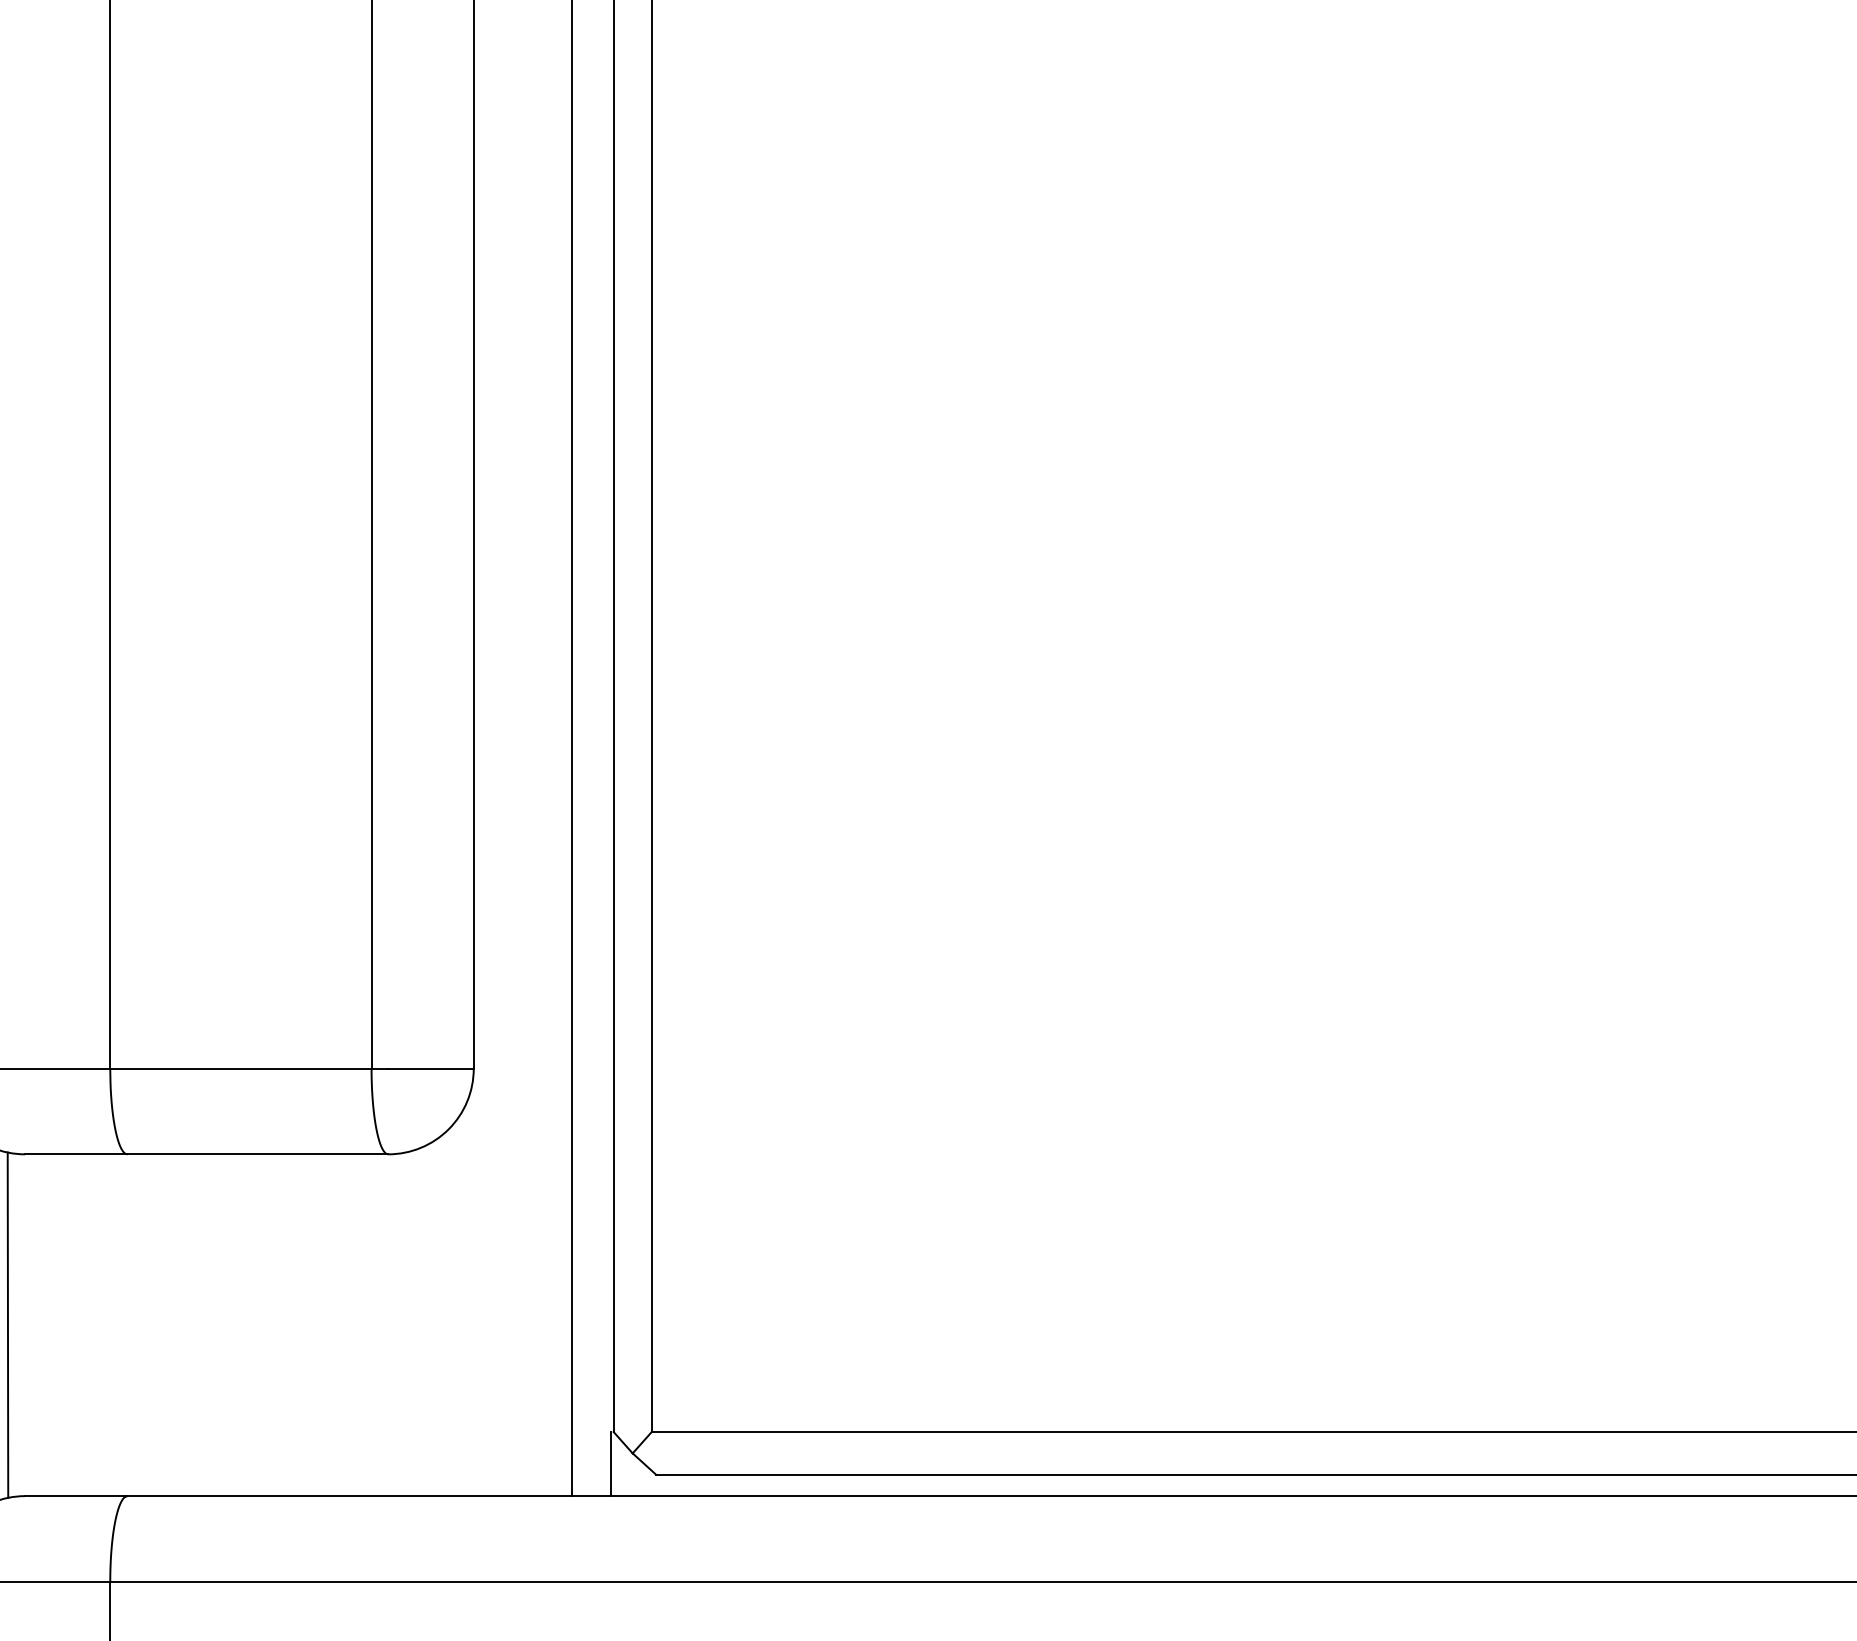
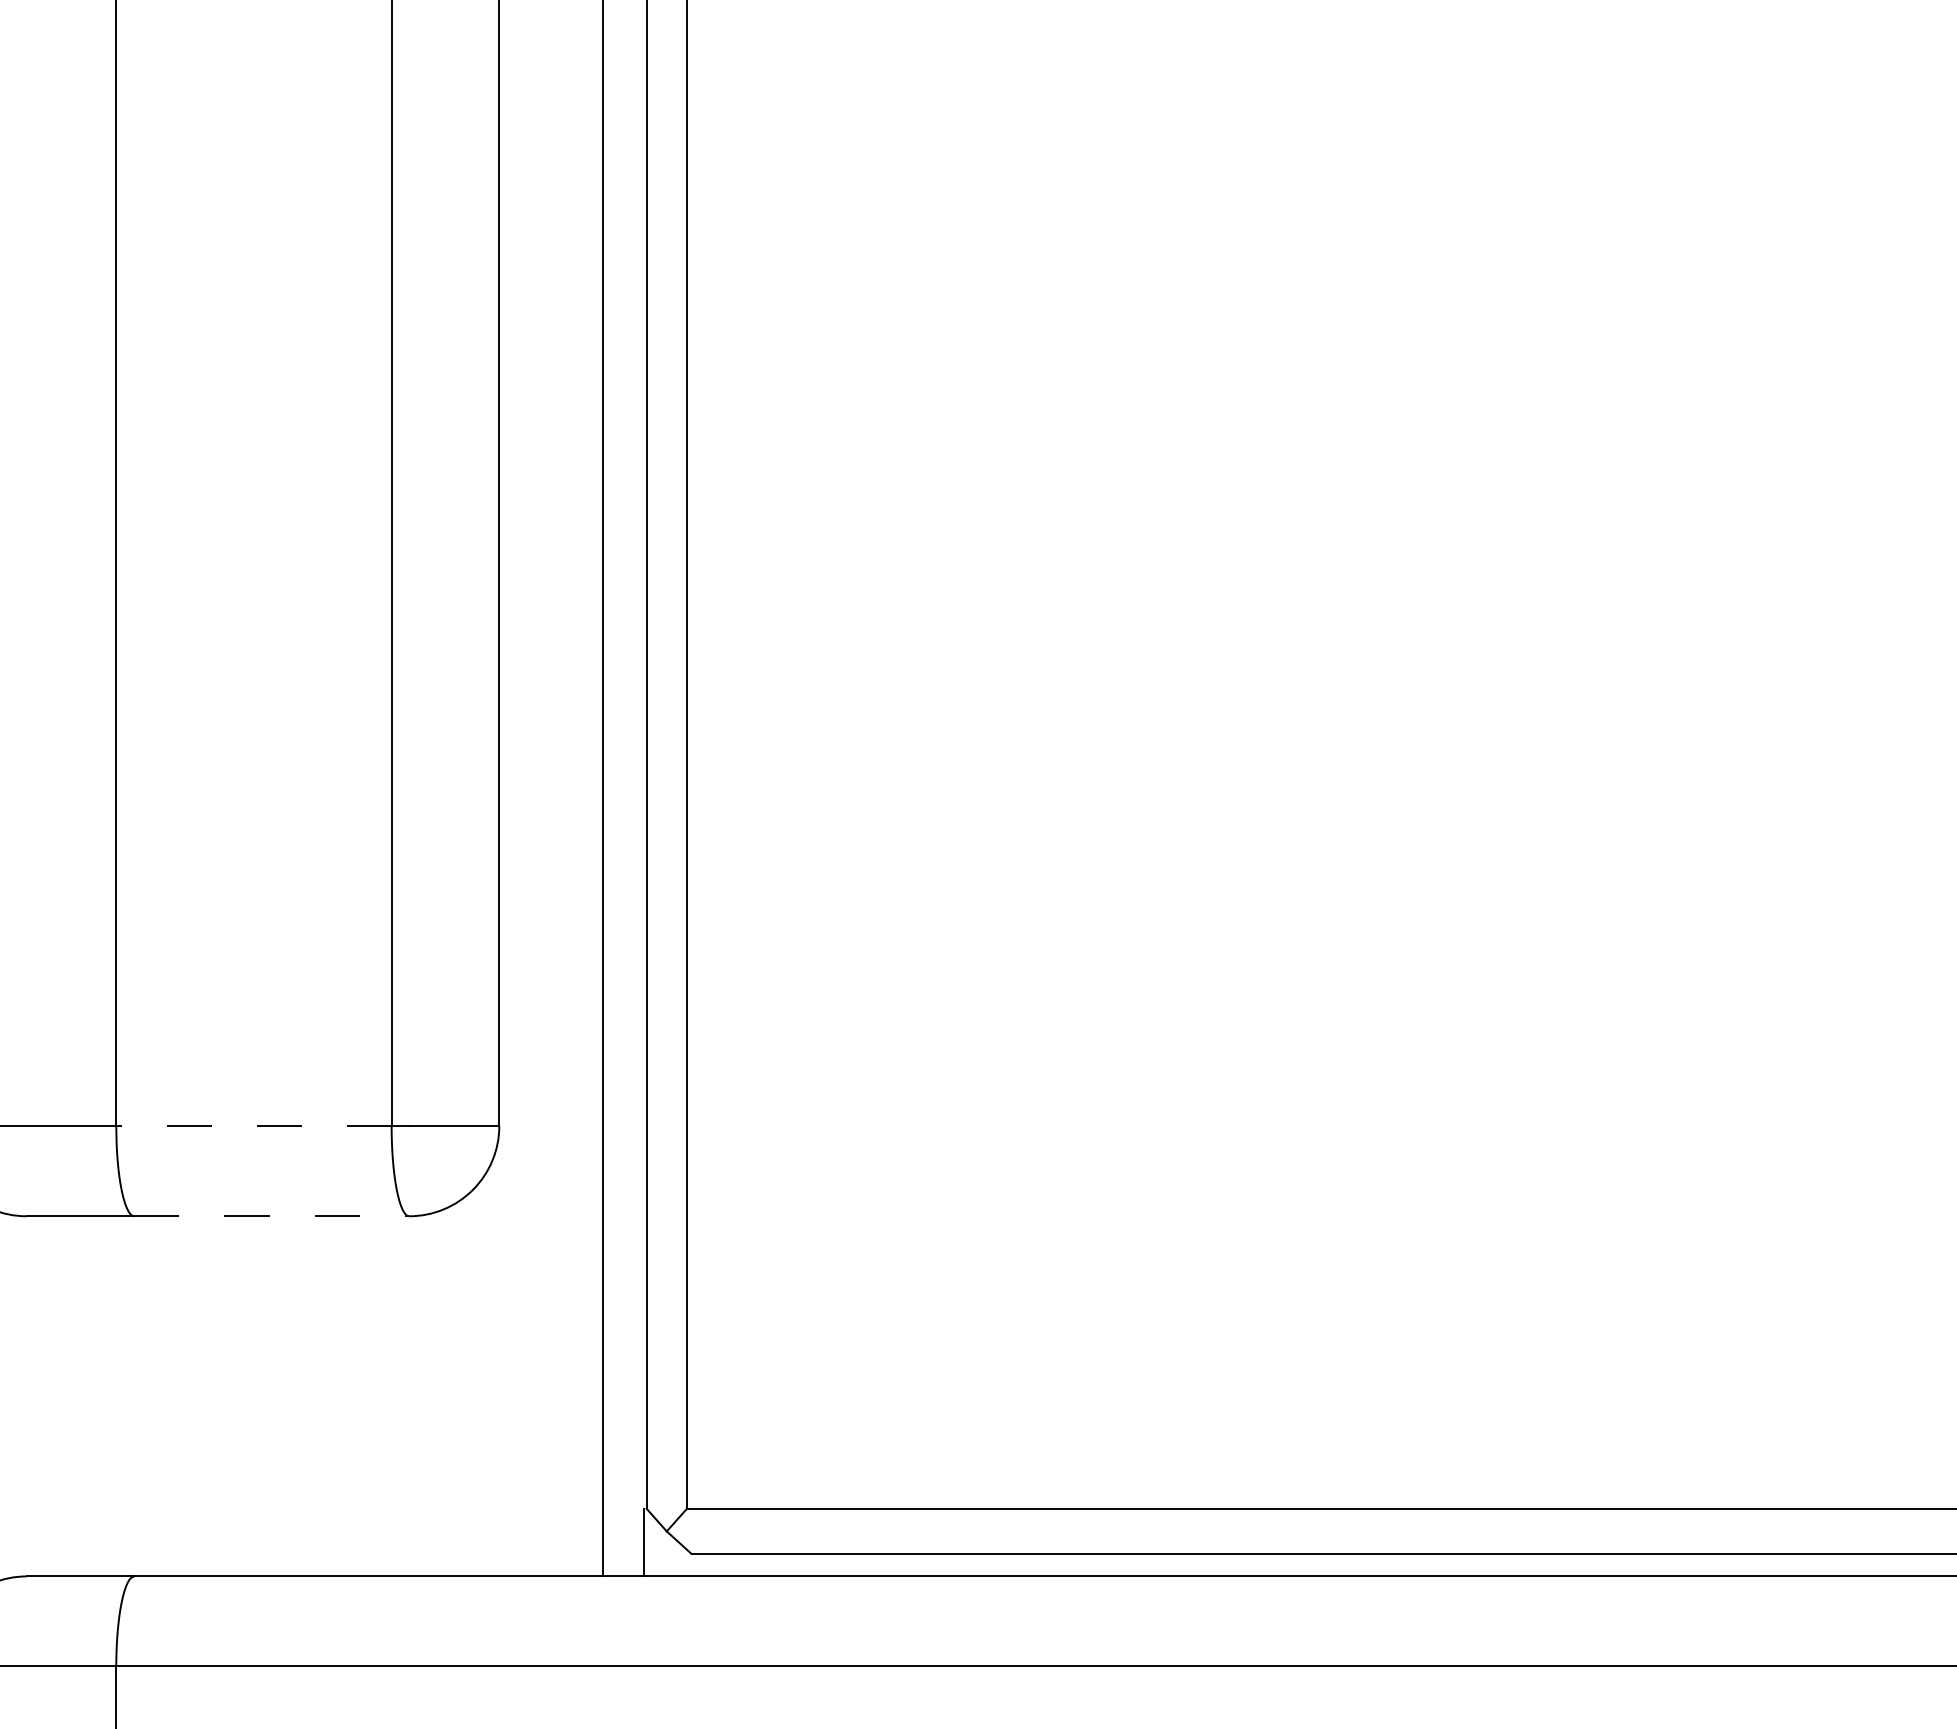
line: (240, 1069) -> (253, 1126), solid -> dashed
line: (258, 1154) -> (272, 1216), solid -> dashed
line: (7, 1325) -> (8, 1396), removed

